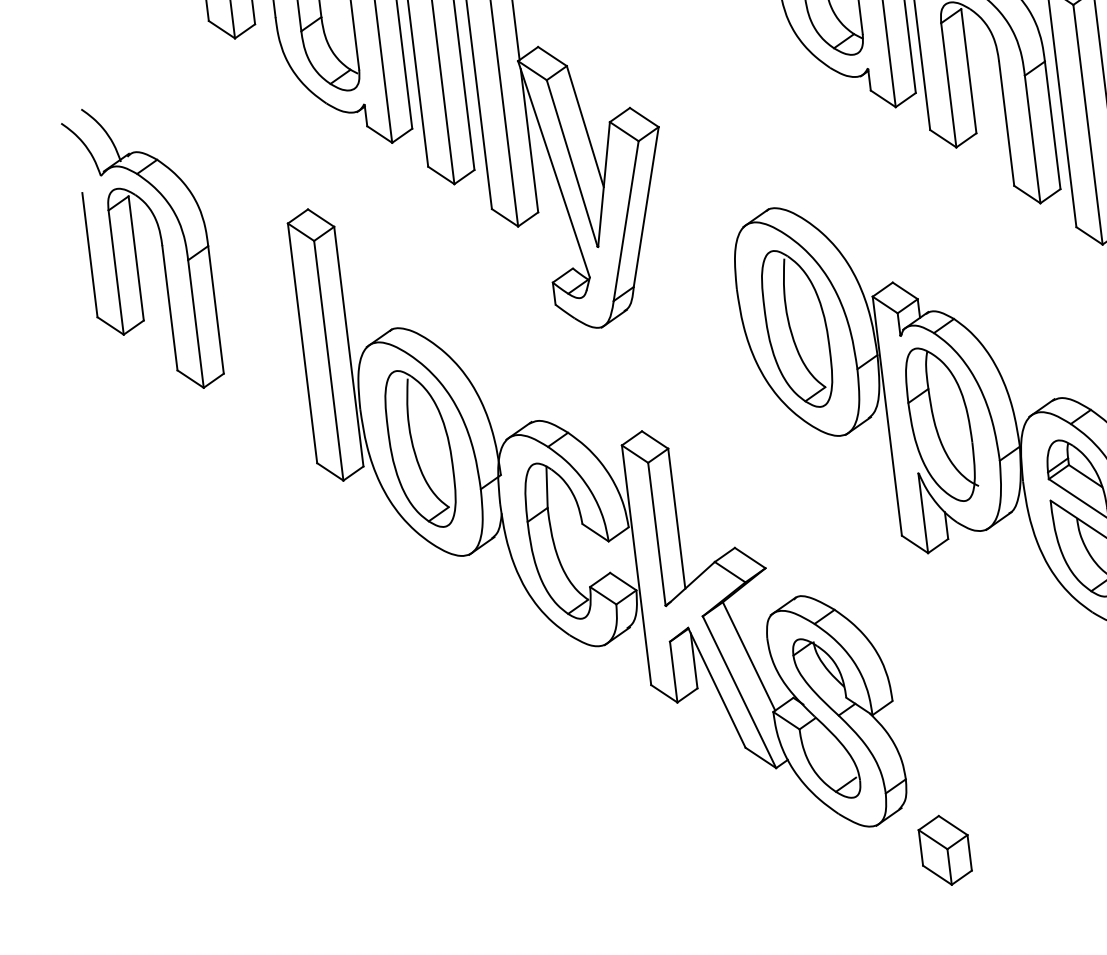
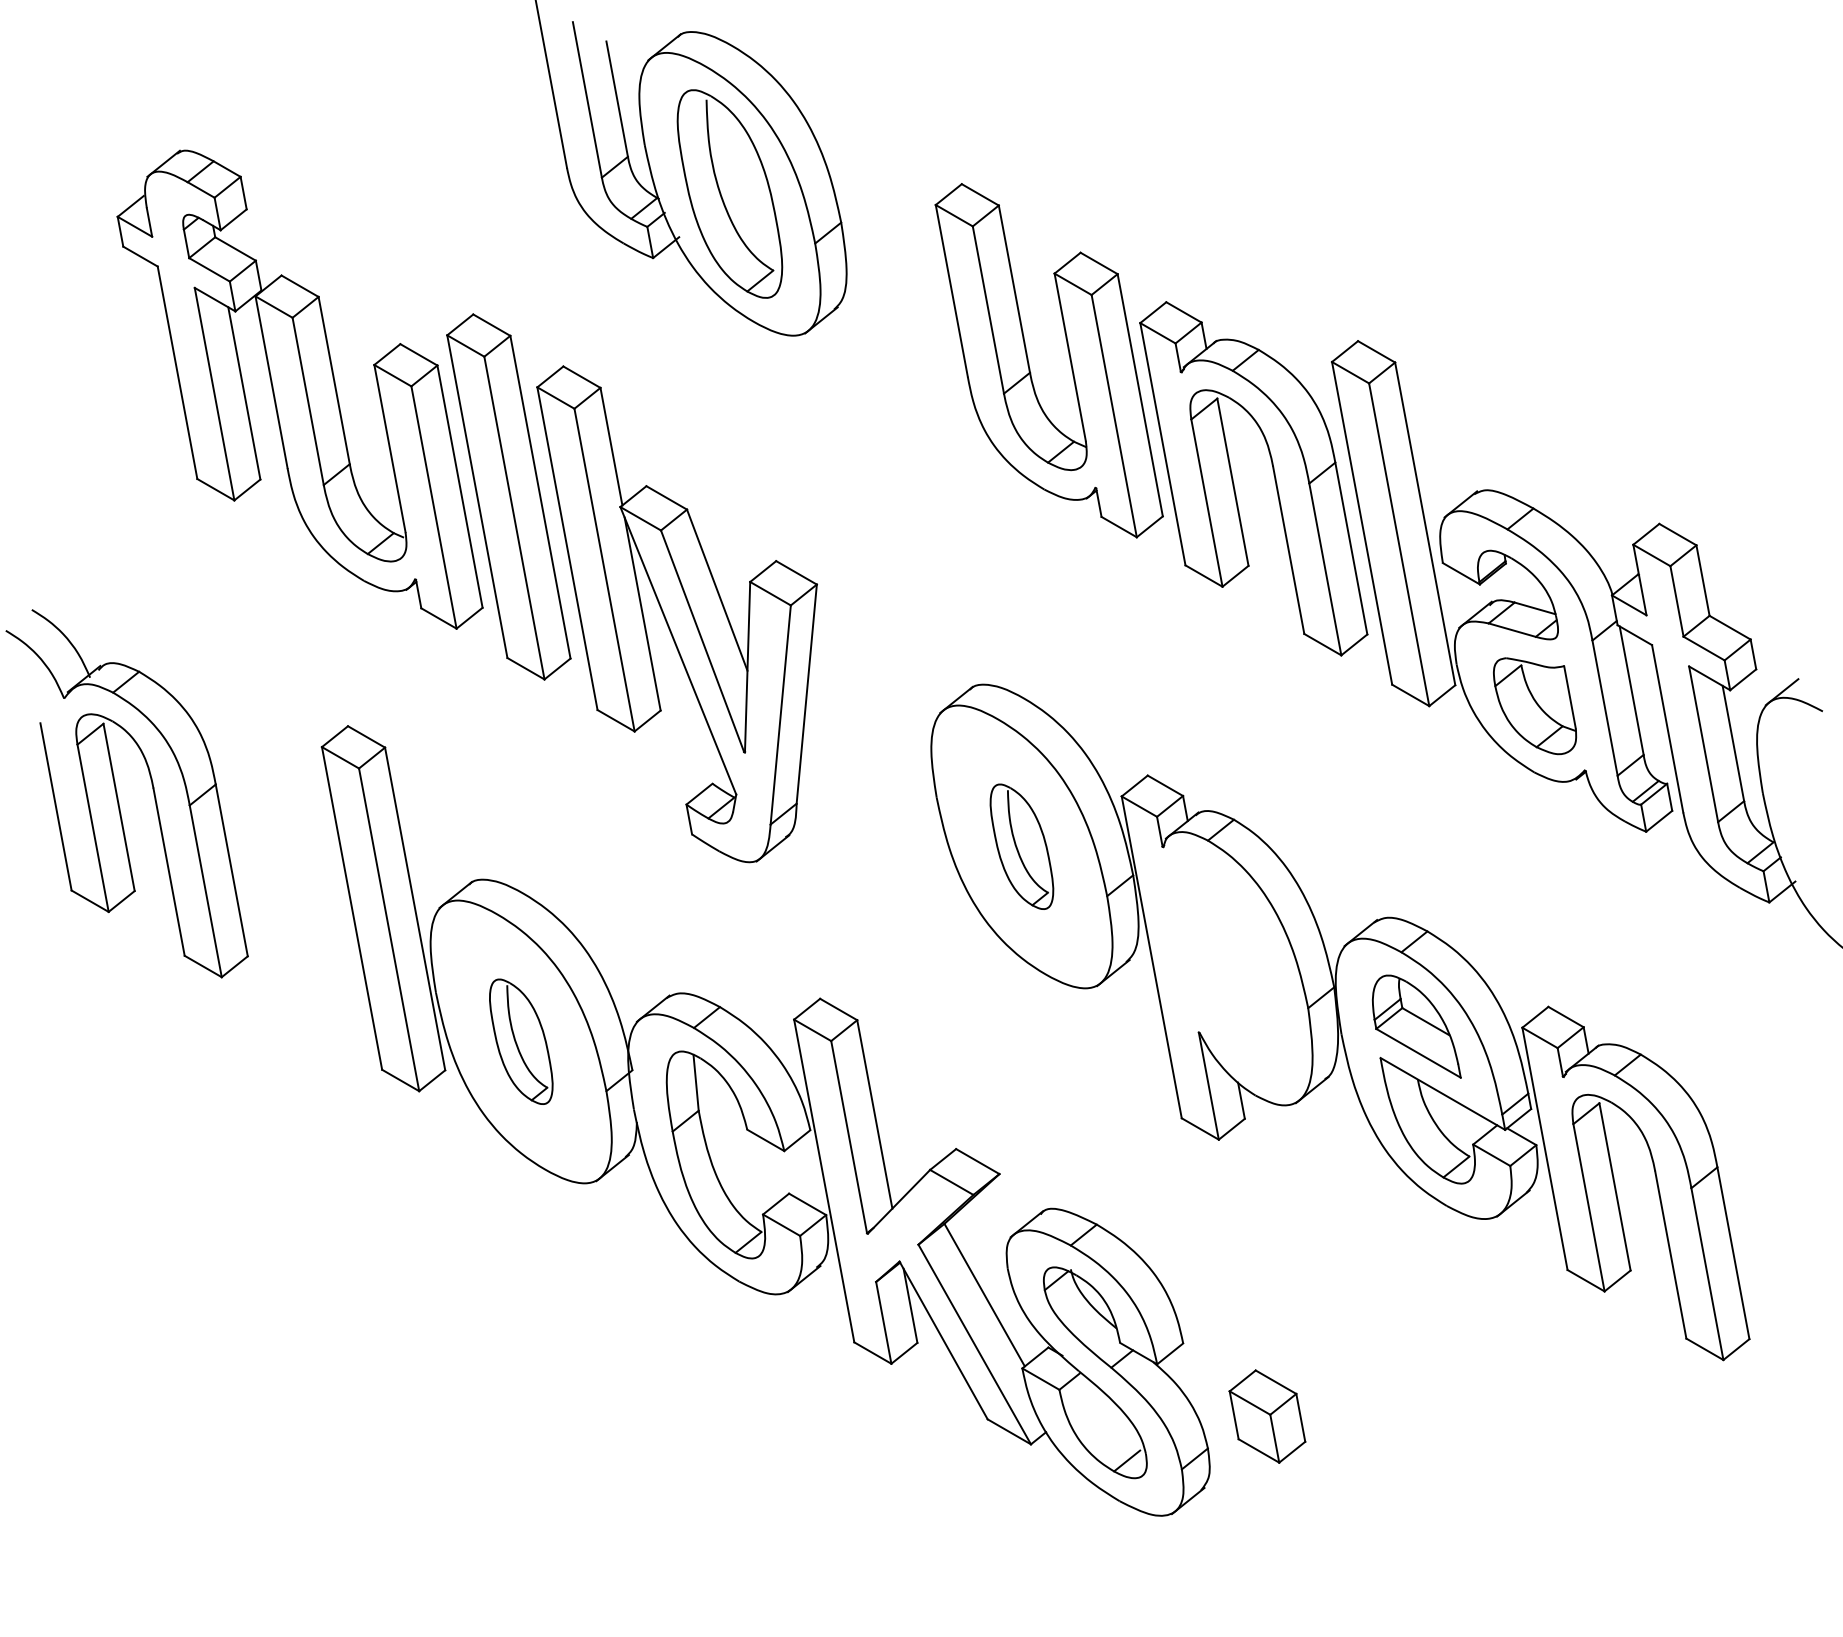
part: (796, 328) -> (1021, 846), size x0.6
part: (942, 424) -> (1227, 964), removed
part: (420, 448) -> (521, 1041), size x0.6
part: (945, 850) -> (1267, 1416), moved

